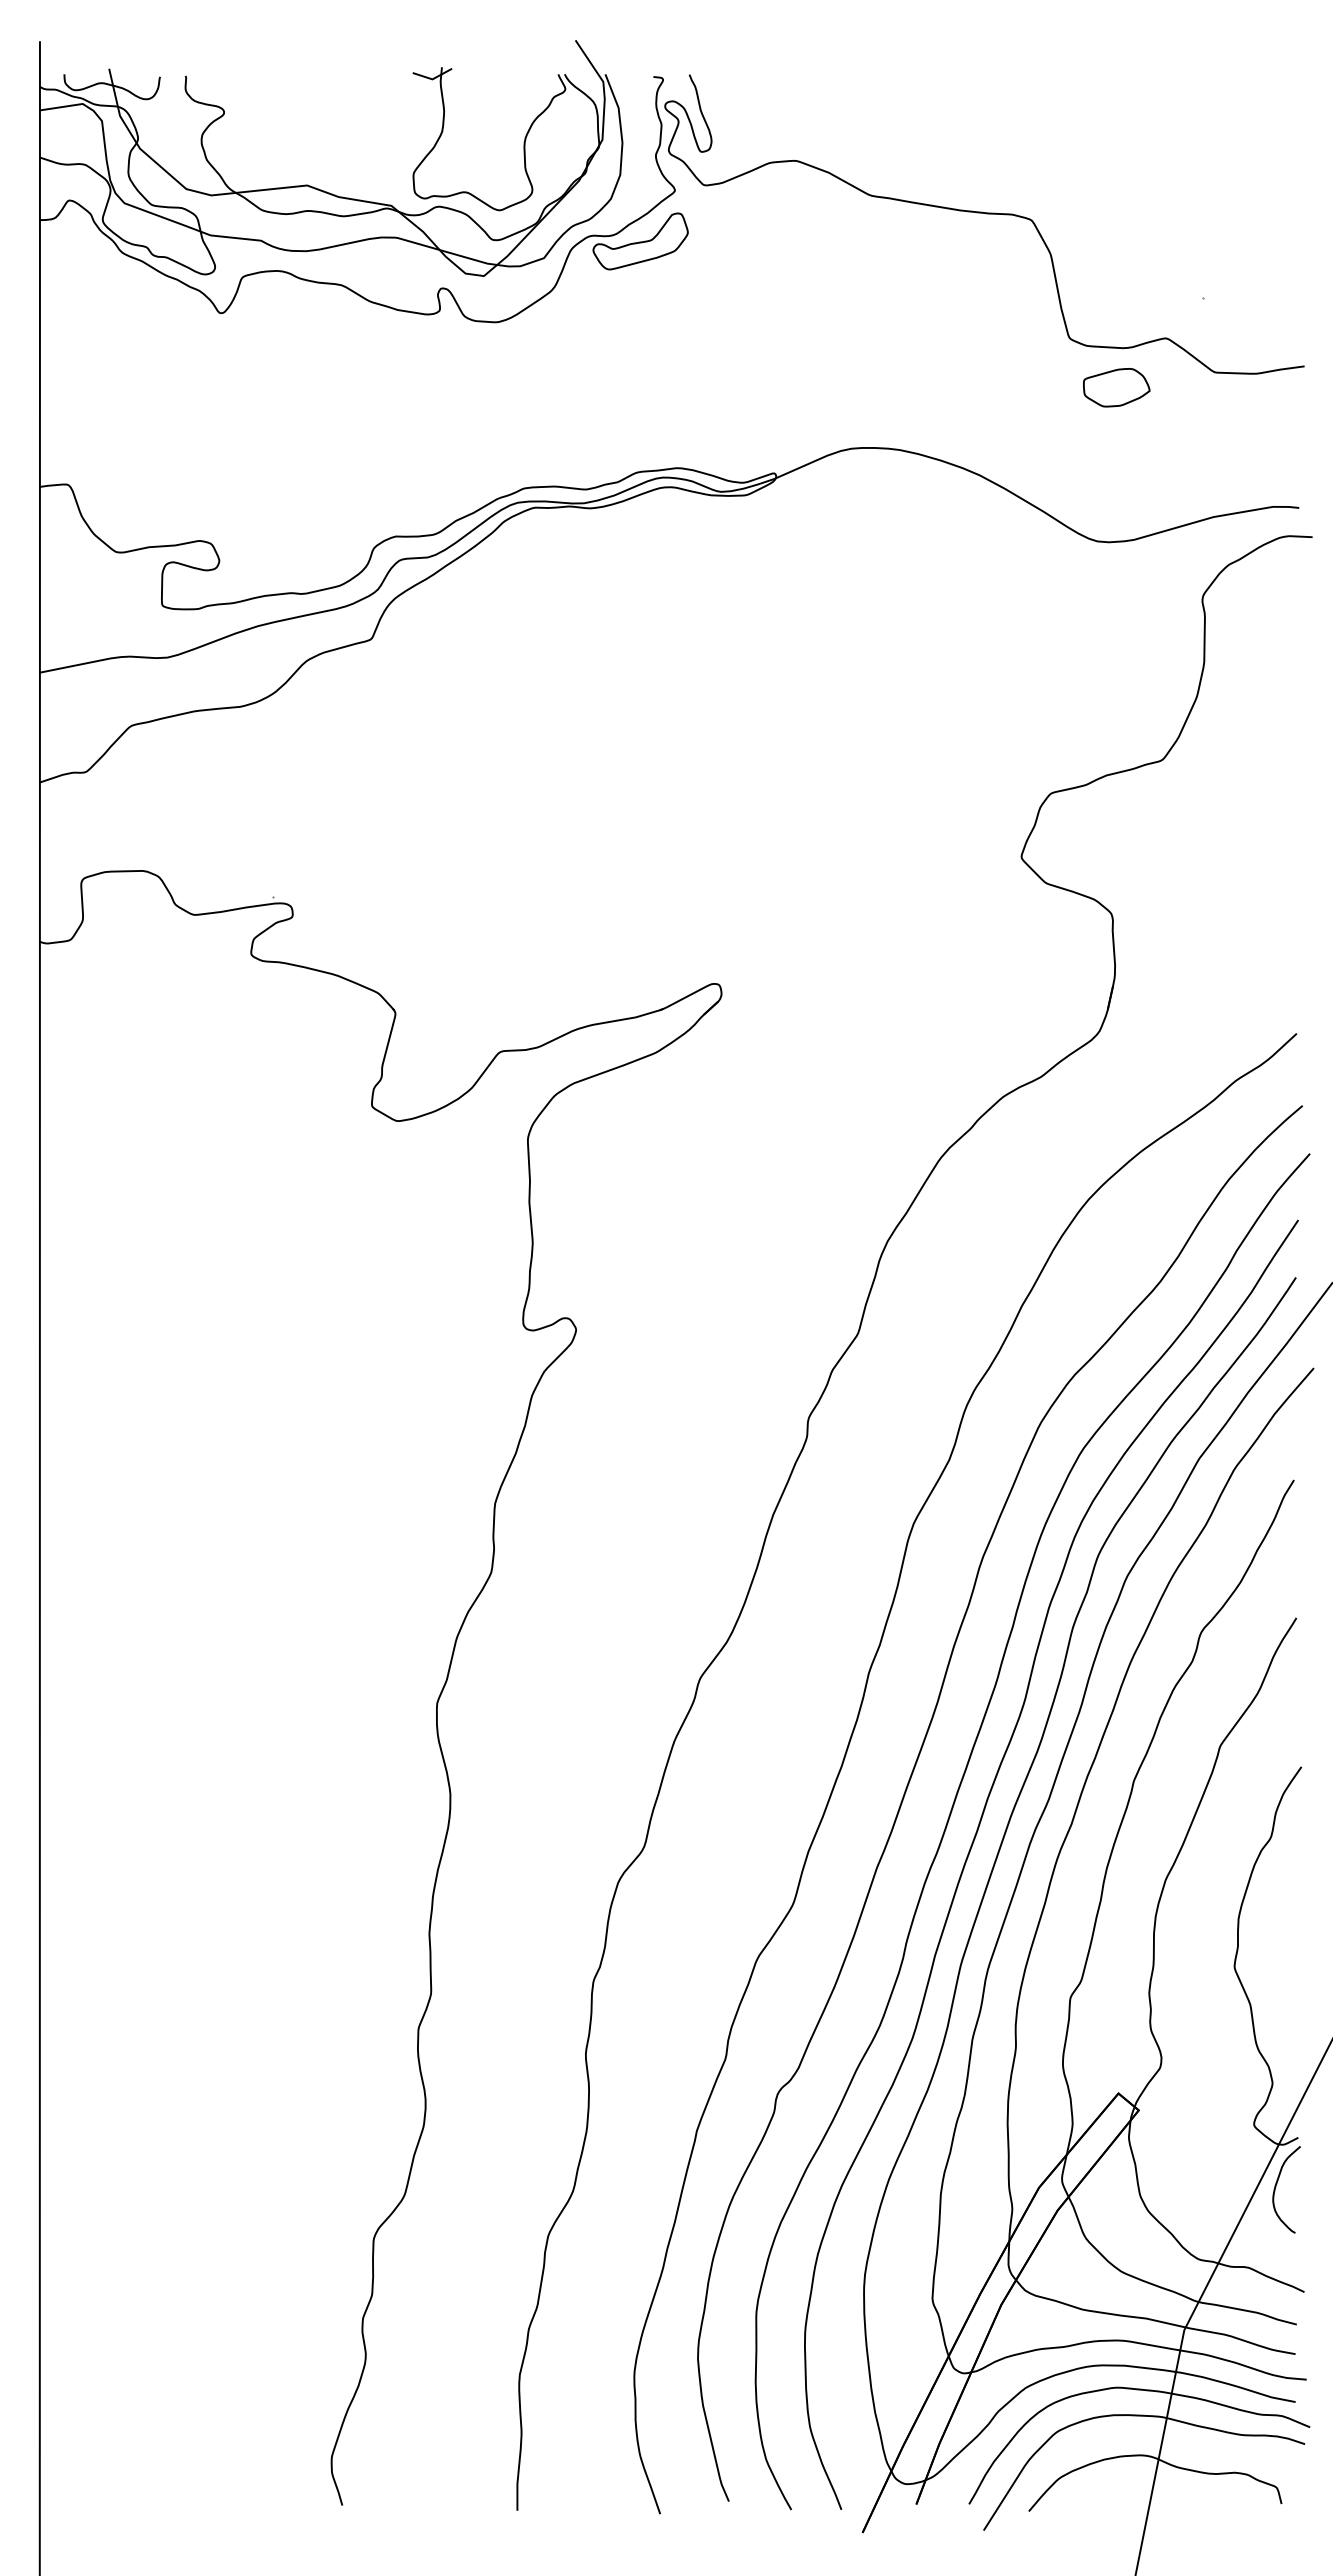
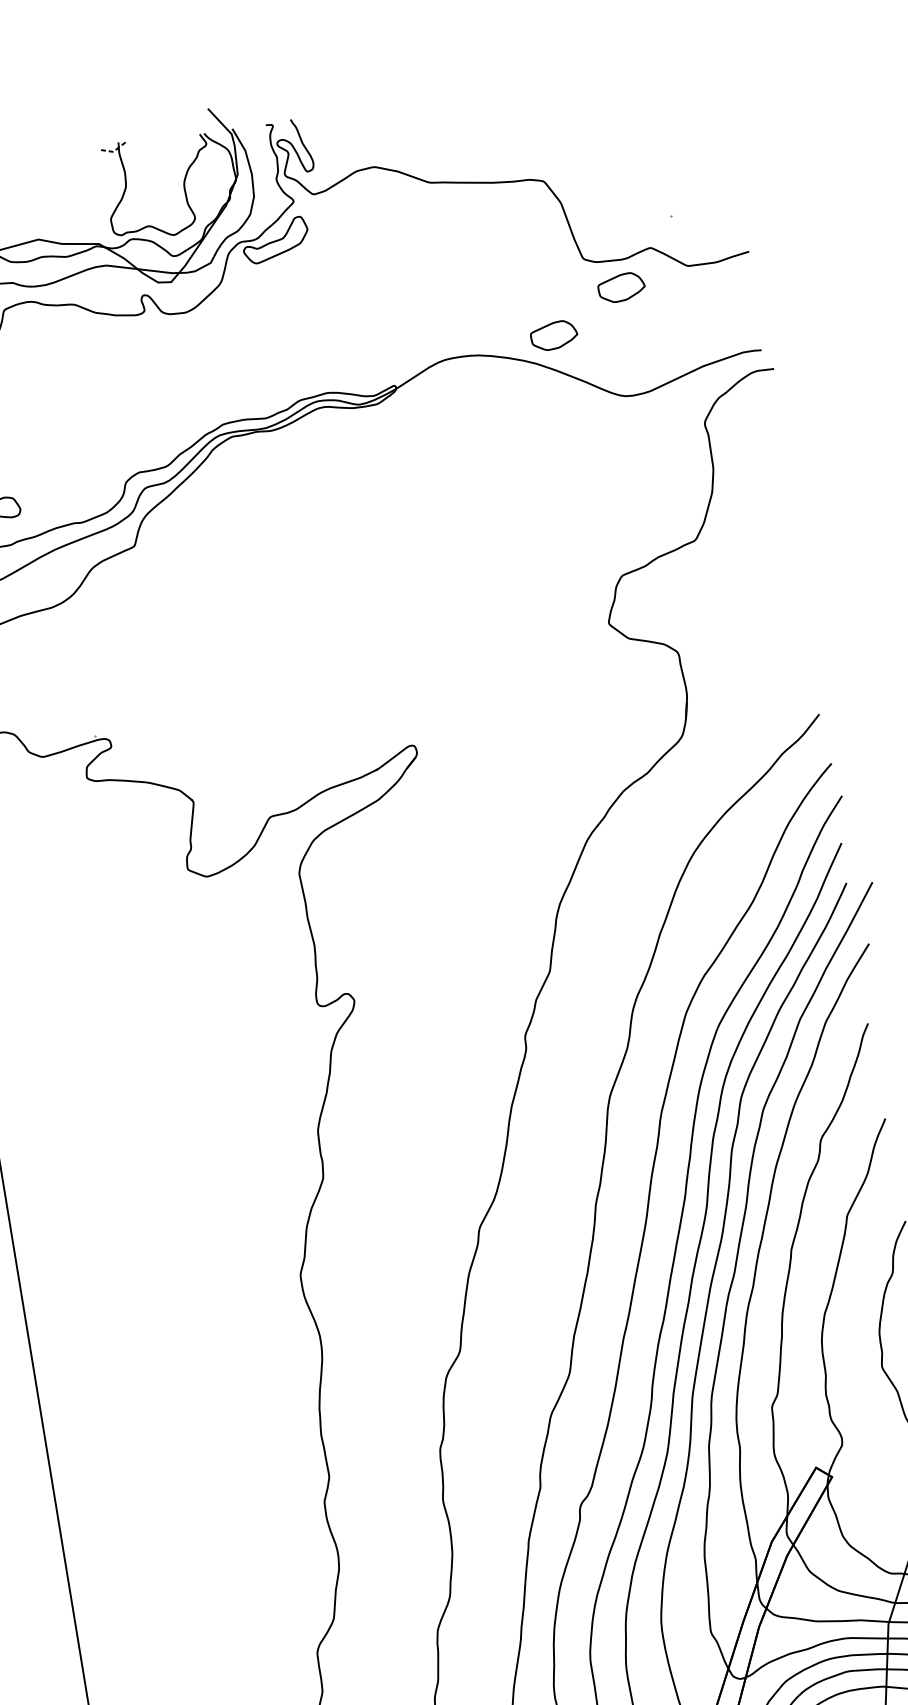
line: (432, 79) -> (113, 151), solid -> dashed
part: (1010, 439) -> (554, 335), added

